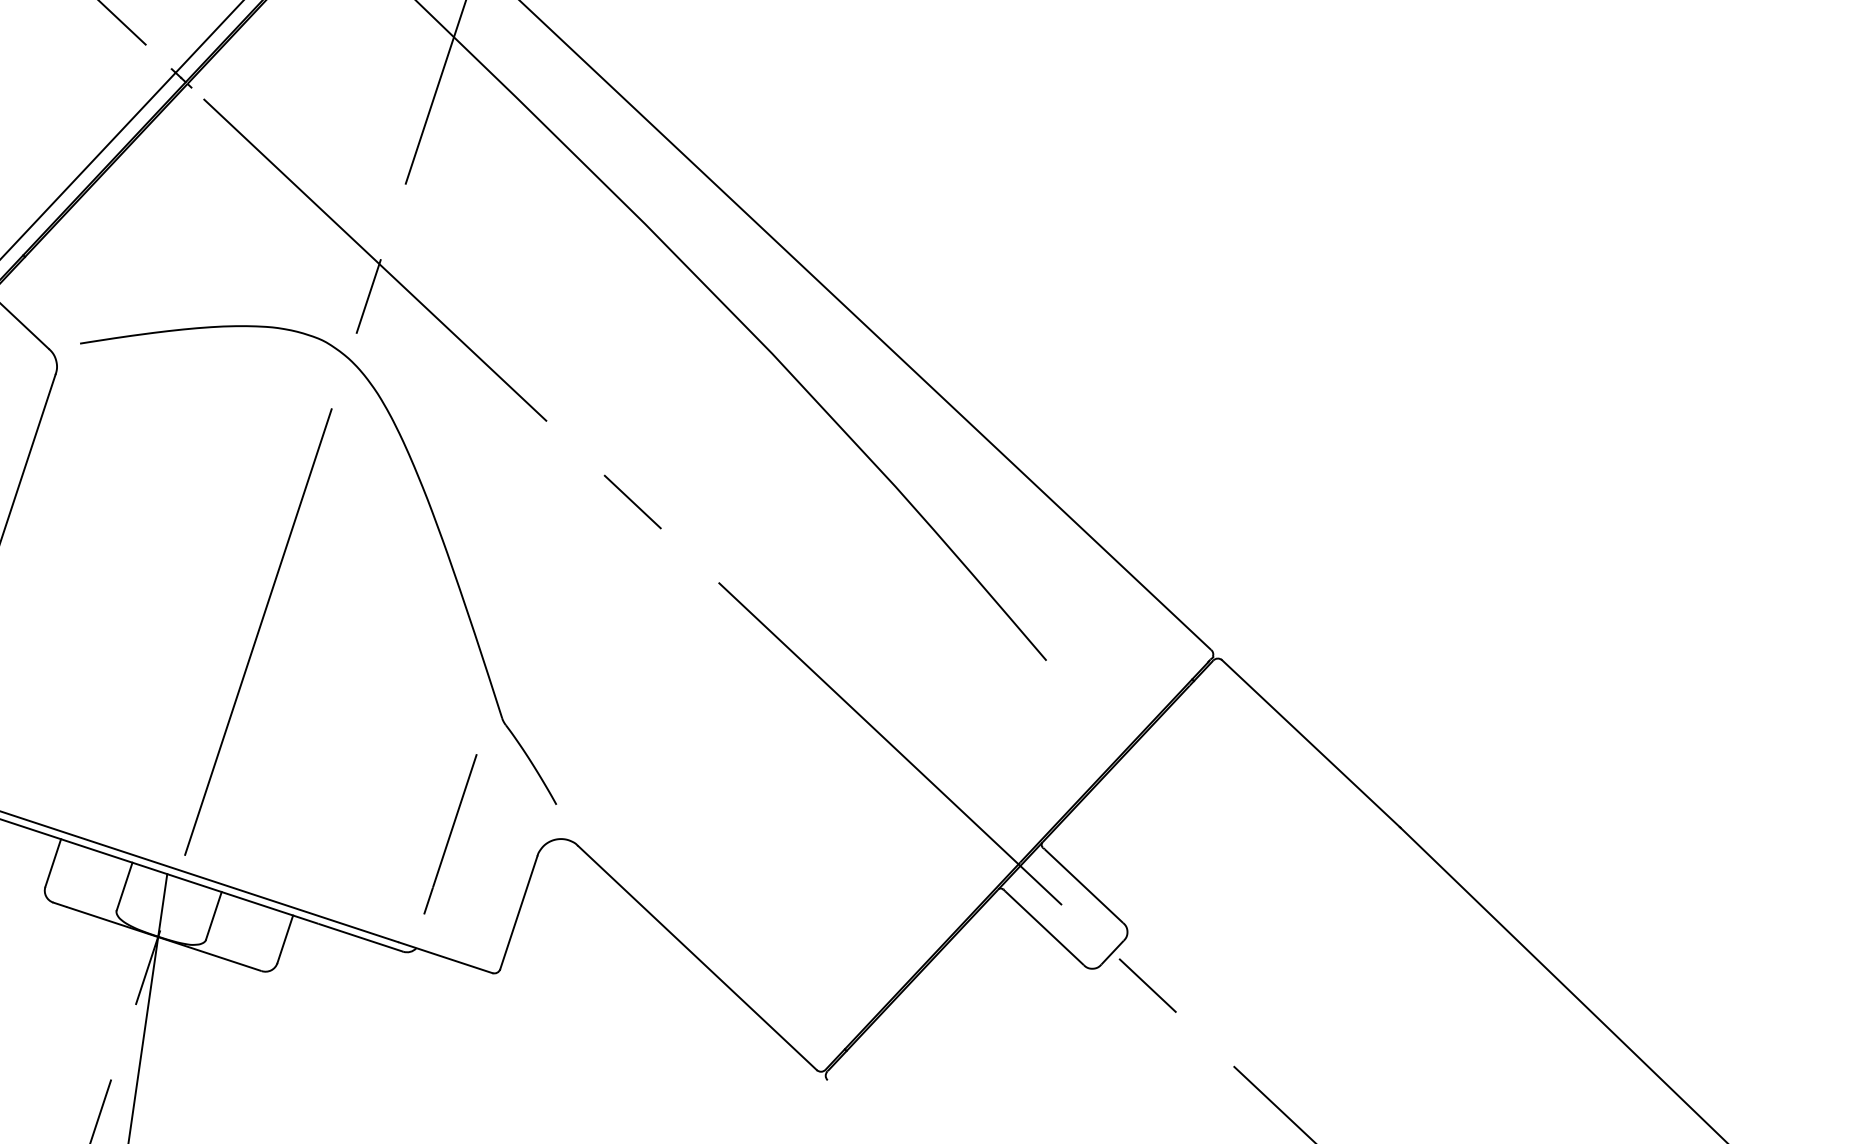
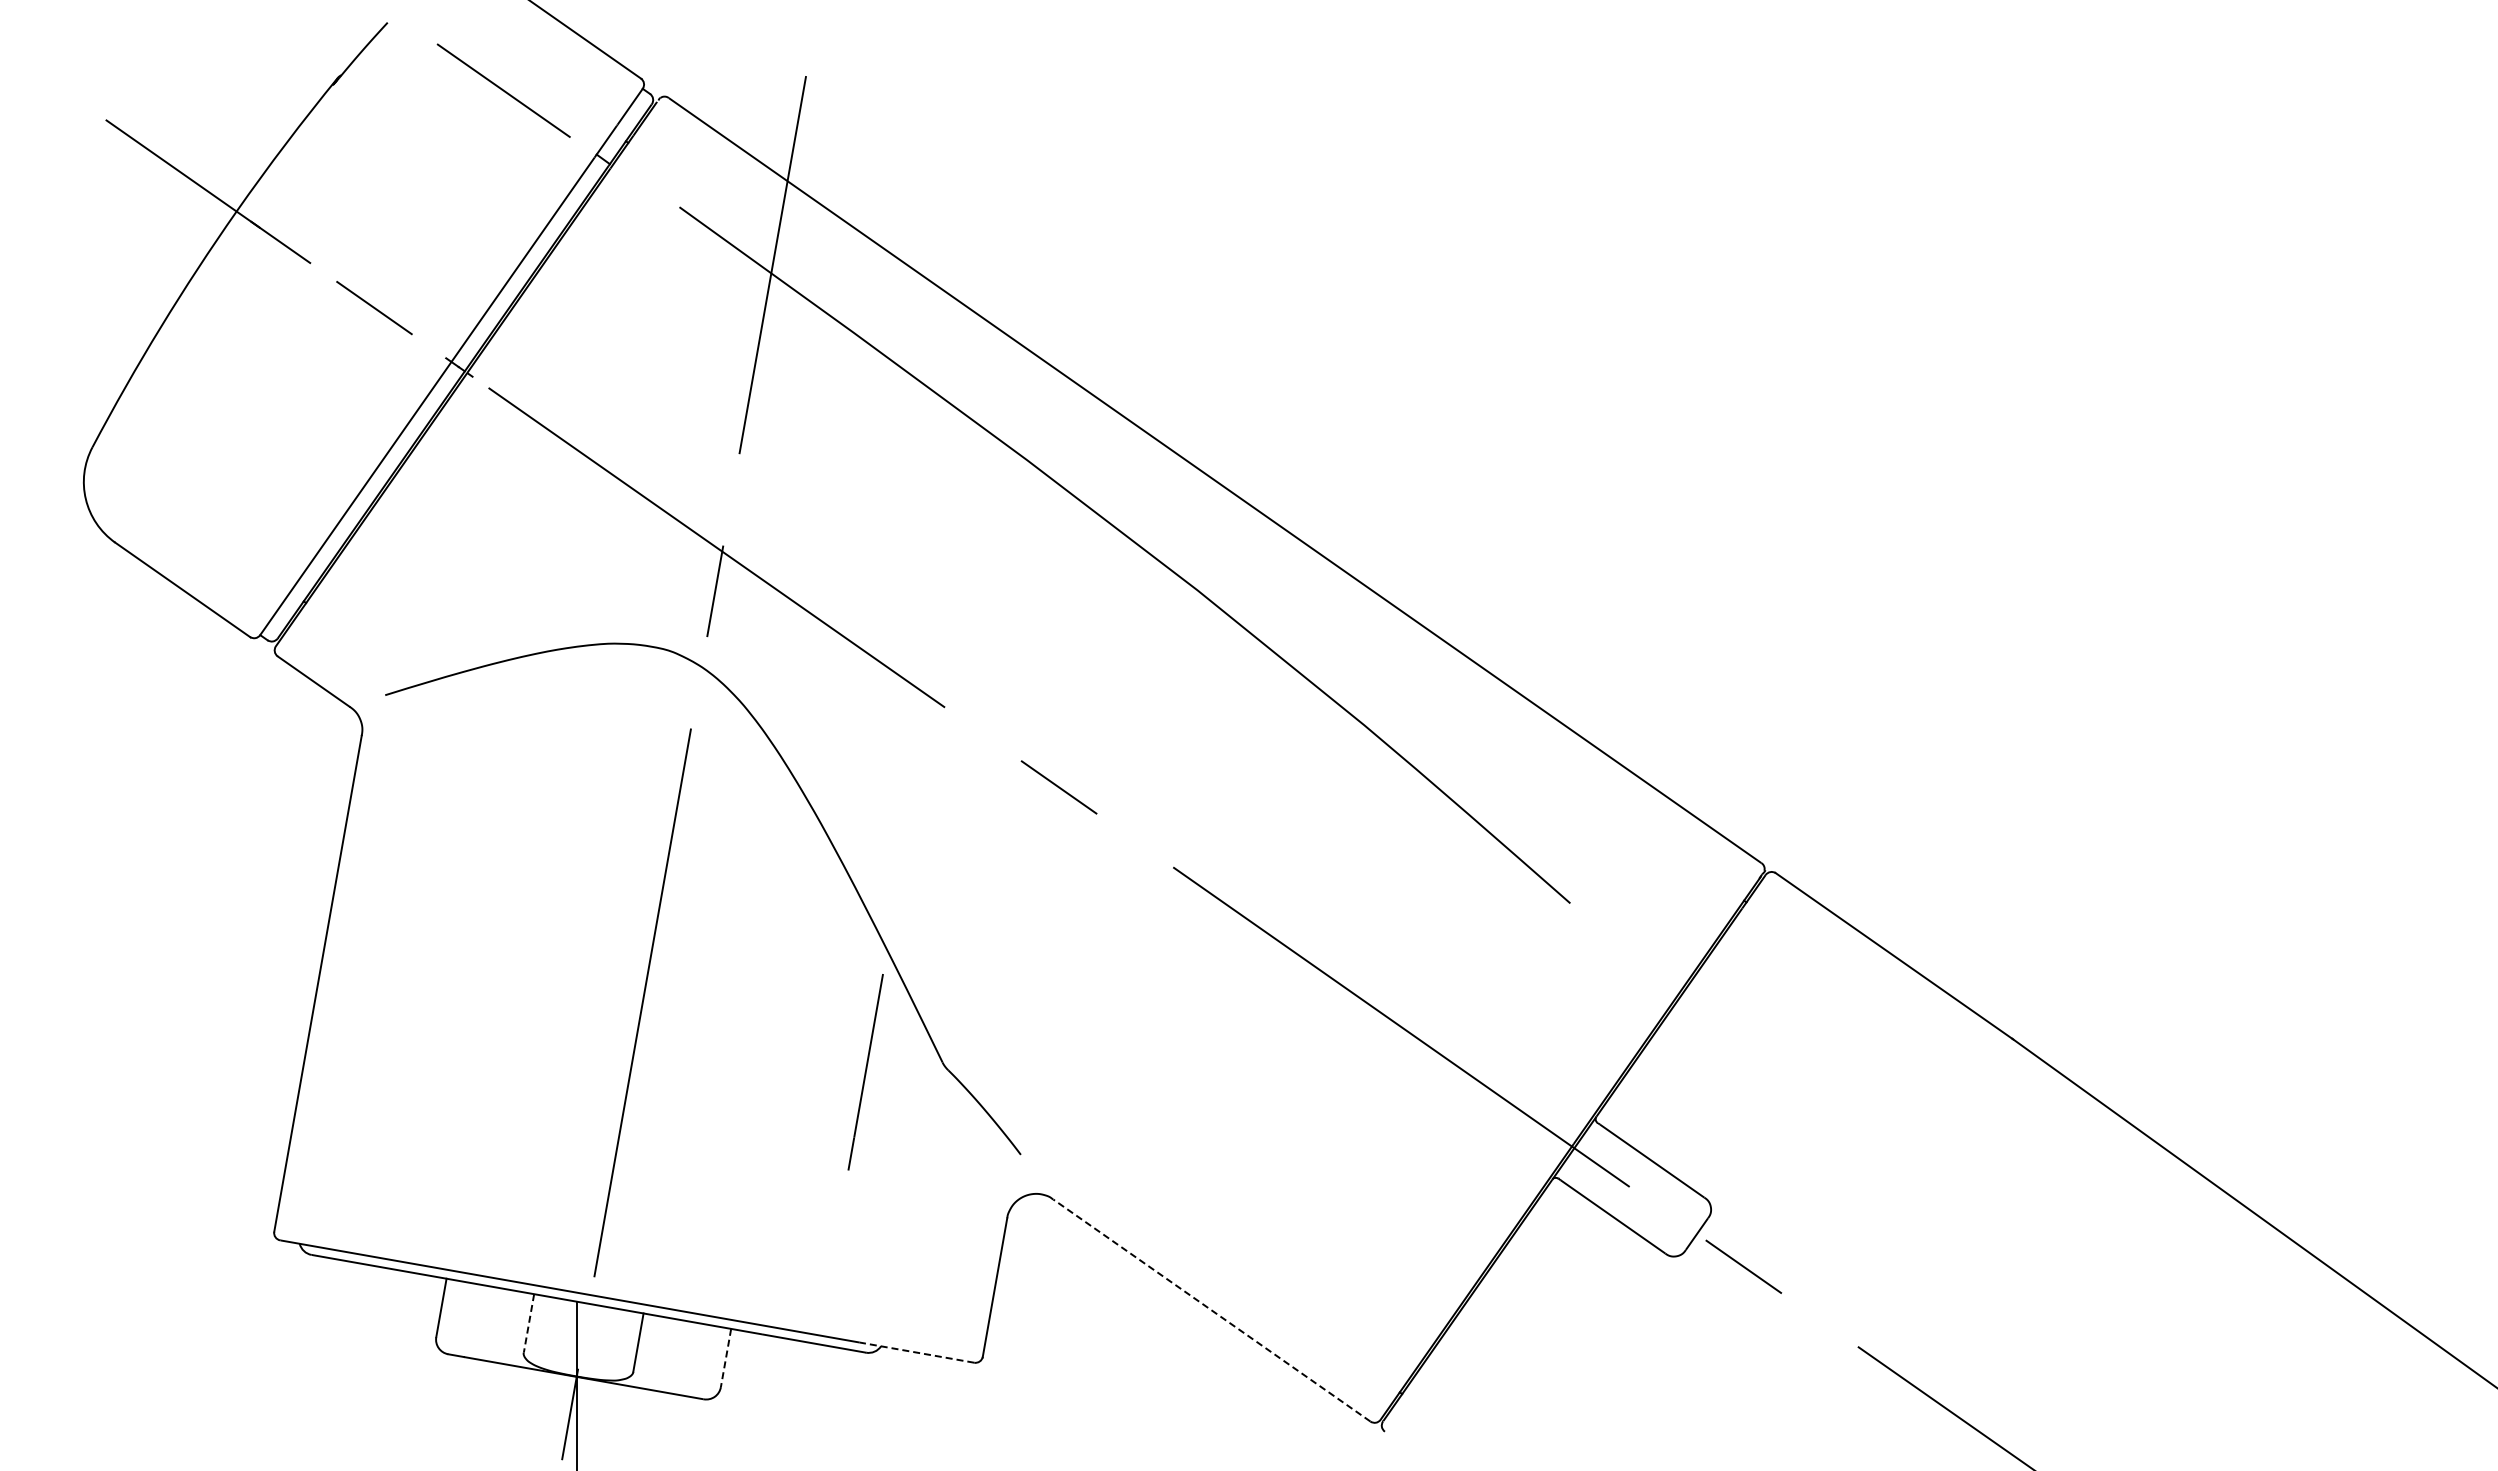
line: (450, 834) -> (865, 1072), moved
line: (125, 886) -> (529, 1323), solid -> dashed
line: (285, 939) -> (726, 1358), solid -> dashed
line: (445, 957) -> (916, 1352), solid -> dashed
line: (697, 958) -> (1211, 1310), solid -> dashed

